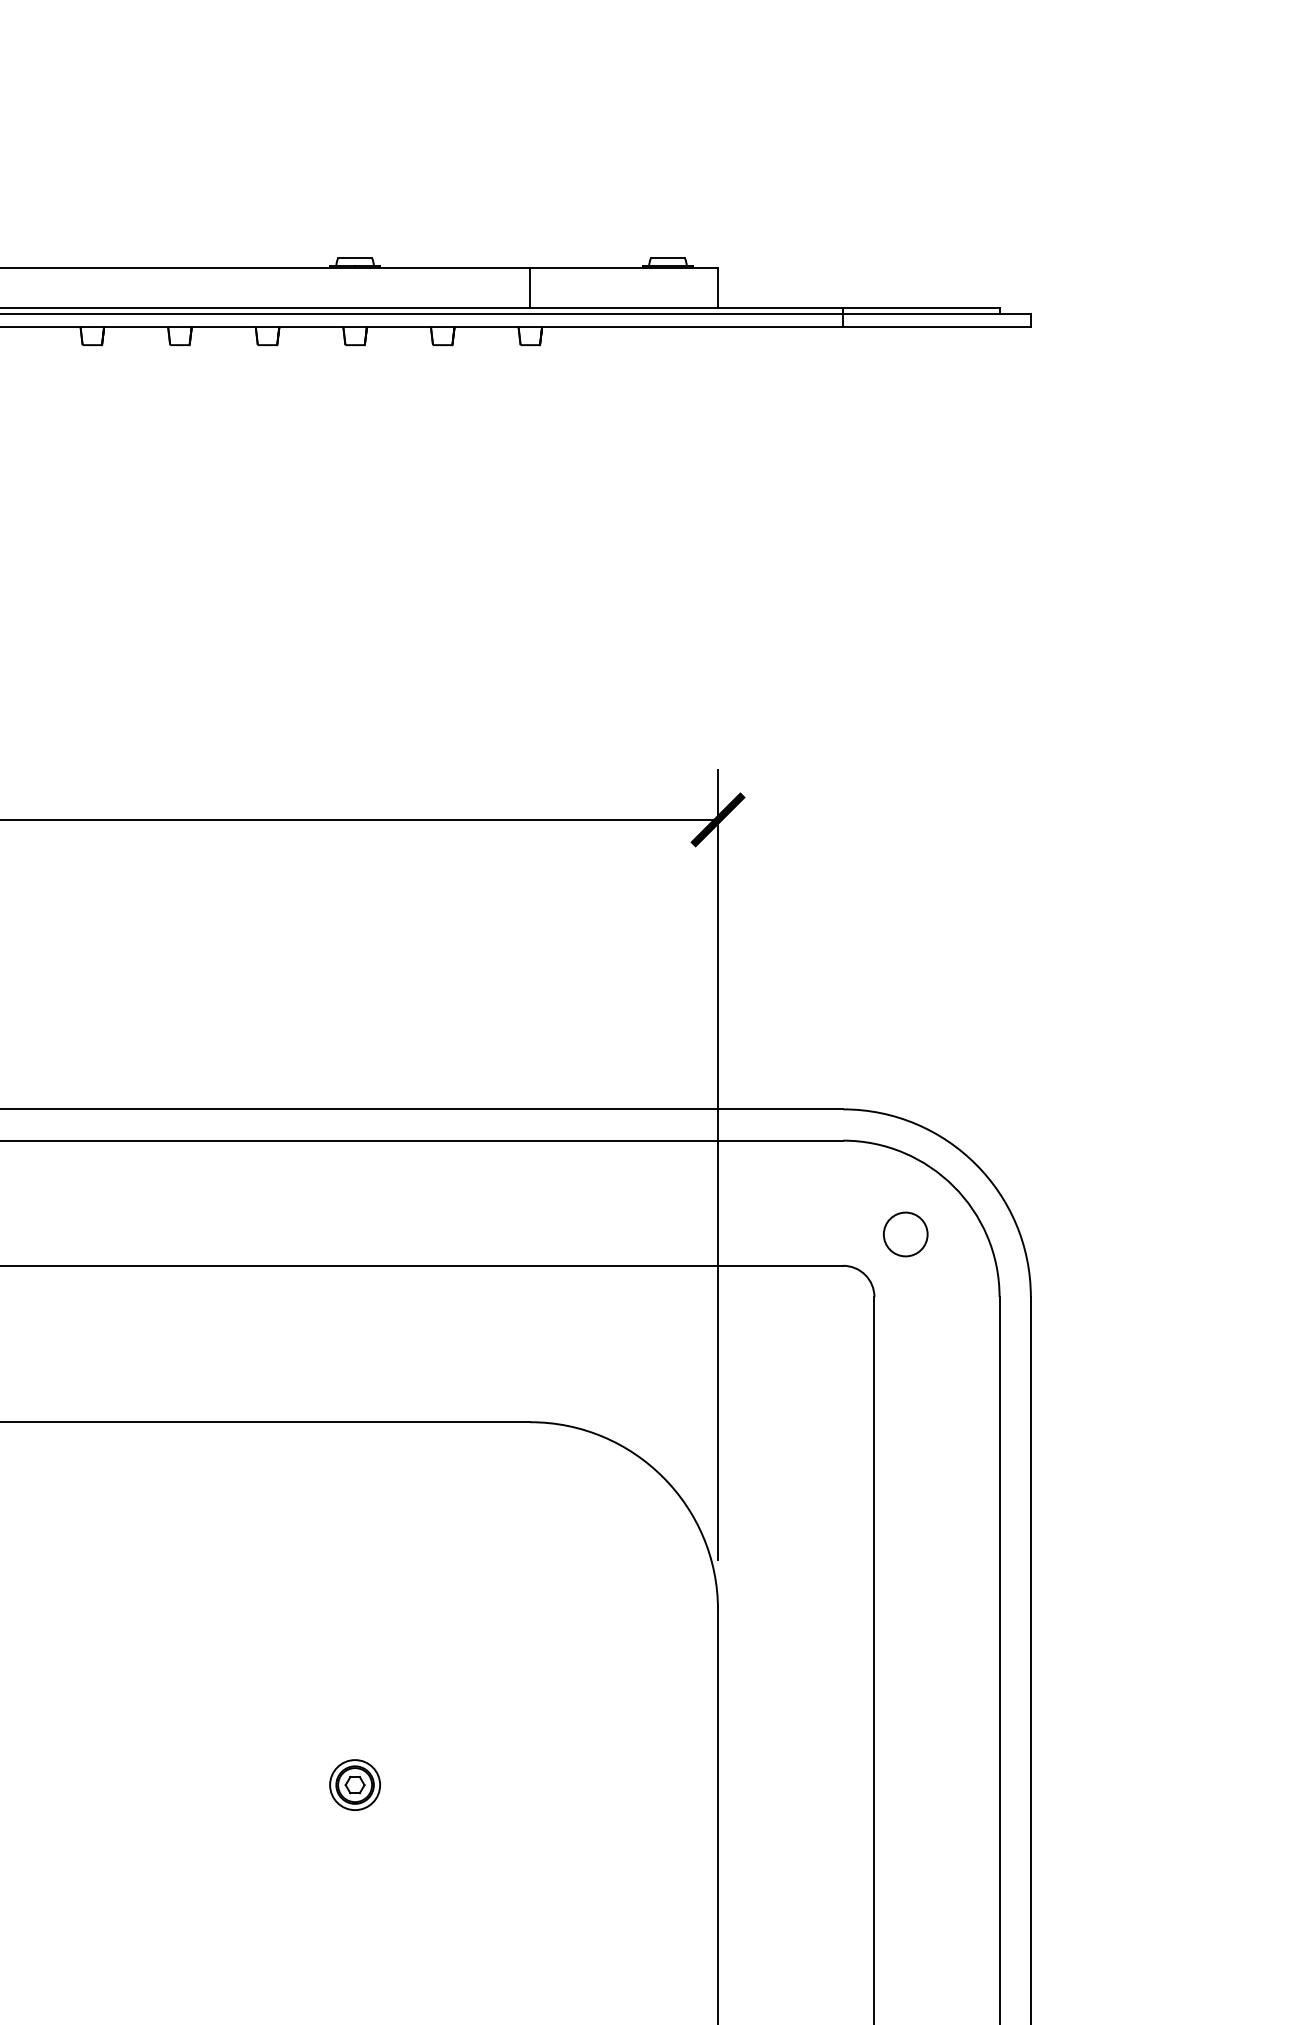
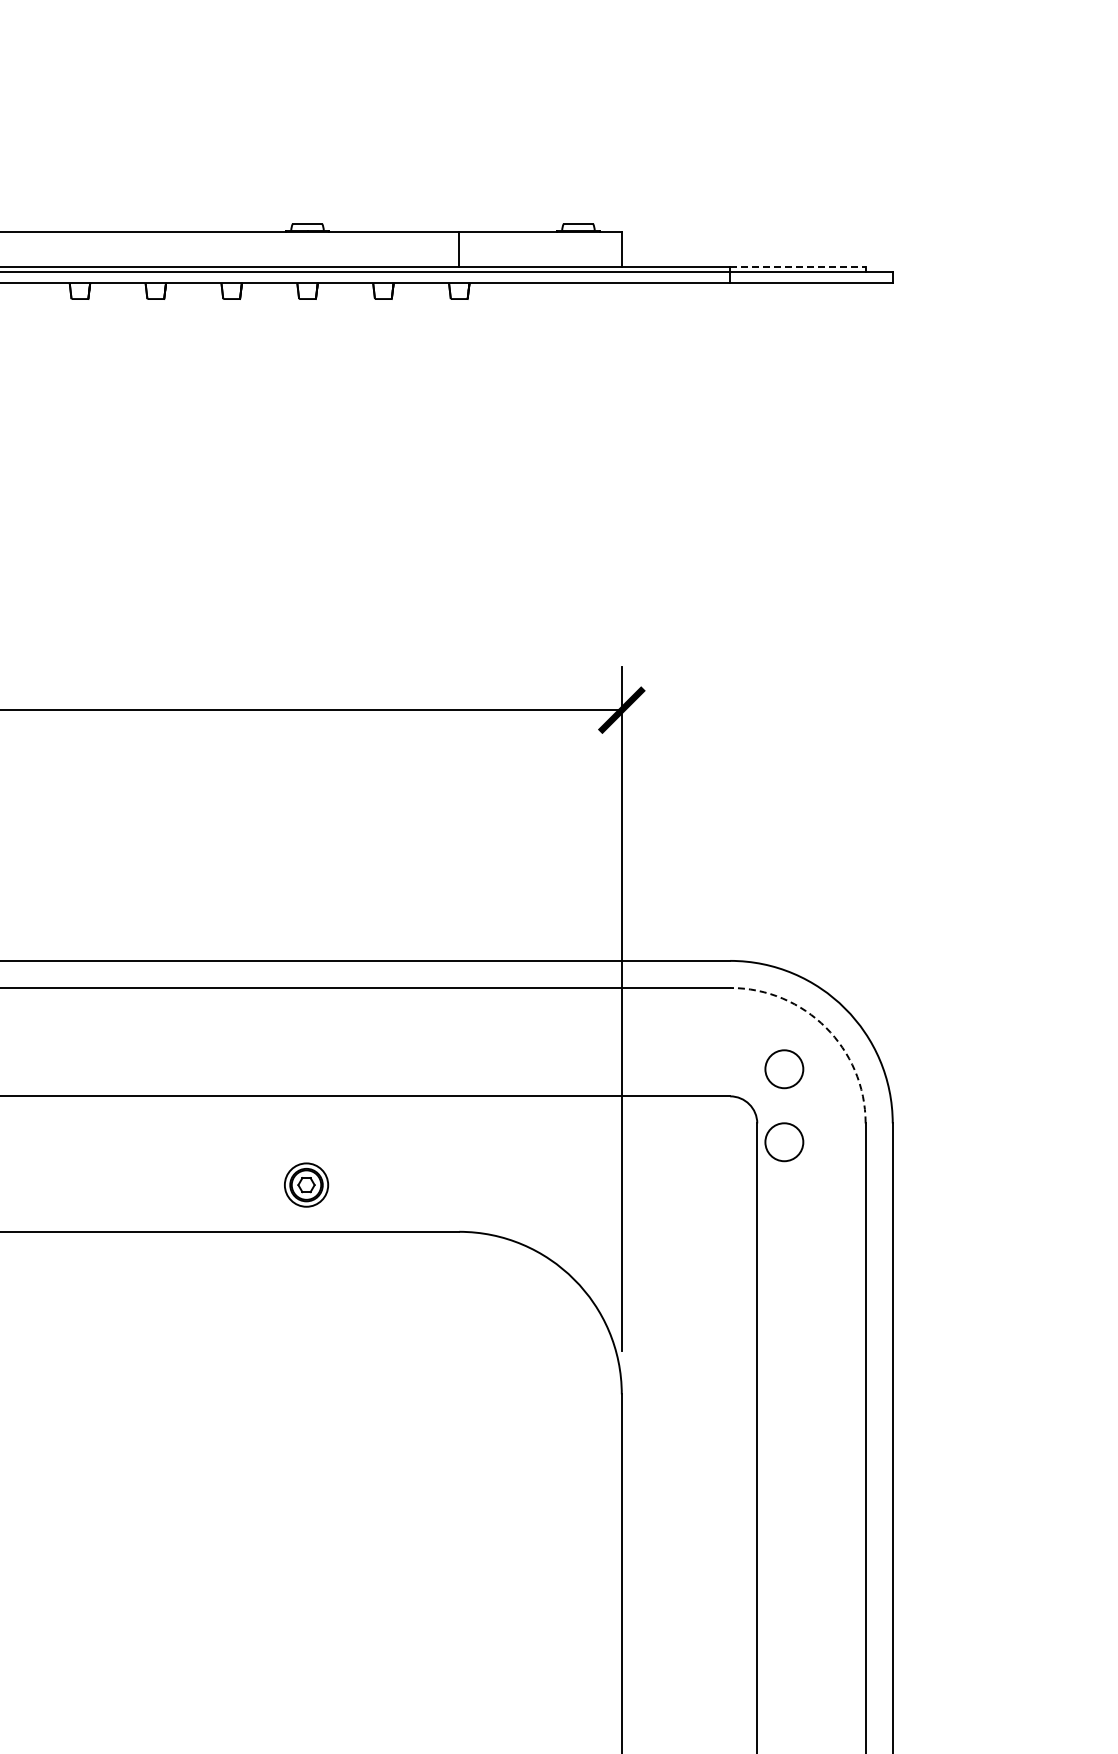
line: (920, 308) -> (797, 267), solid -> dashed
arc: (953, 1186) -> (825, 1027), solid -> dashed
circle: (905, 1319) -> (784, 1142), added
part: (355, 1784) -> (306, 1184), moved

